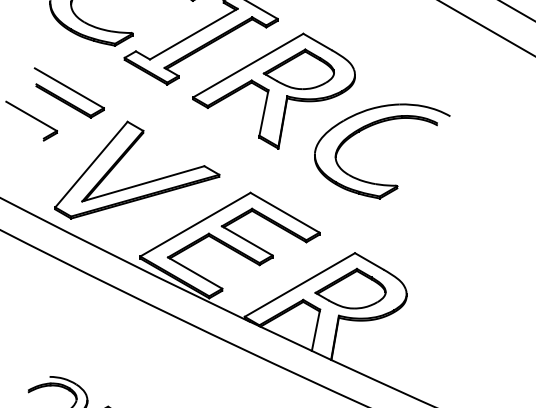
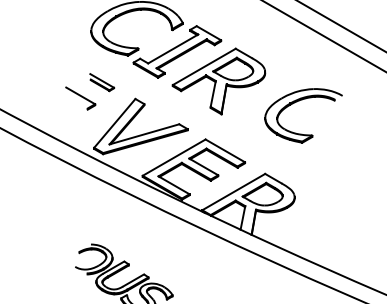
part: (68, 92) -> (101, 82), size x0.6
part: (371, 127) -> (297, 102), moved

